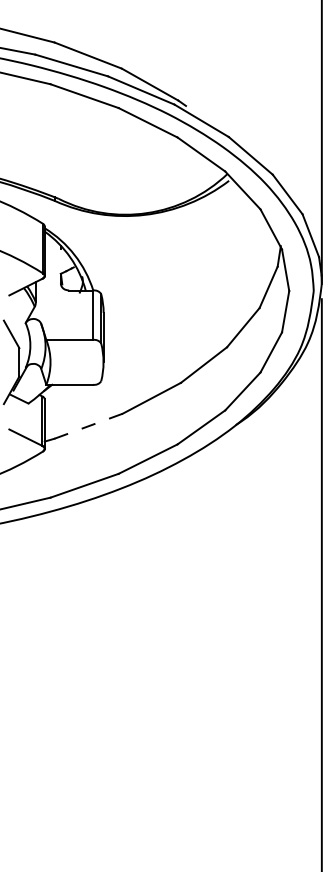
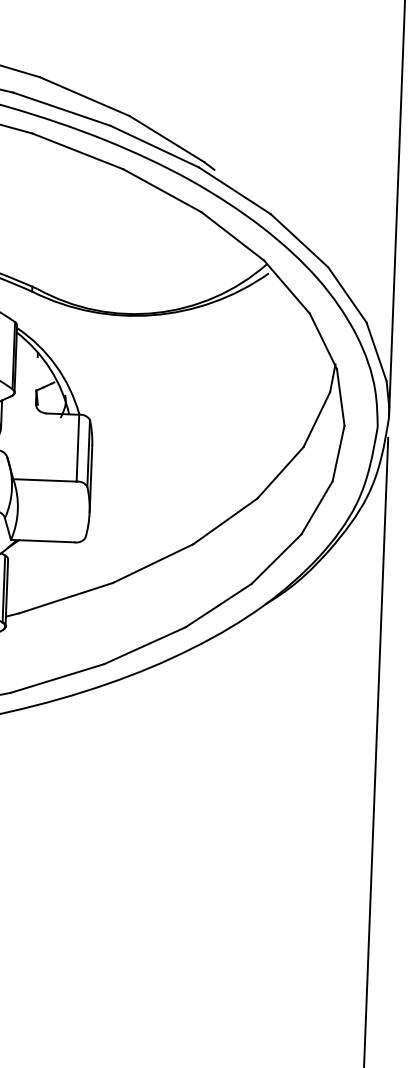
line: (88, 426) -> (65, 598), dashed -> solid

